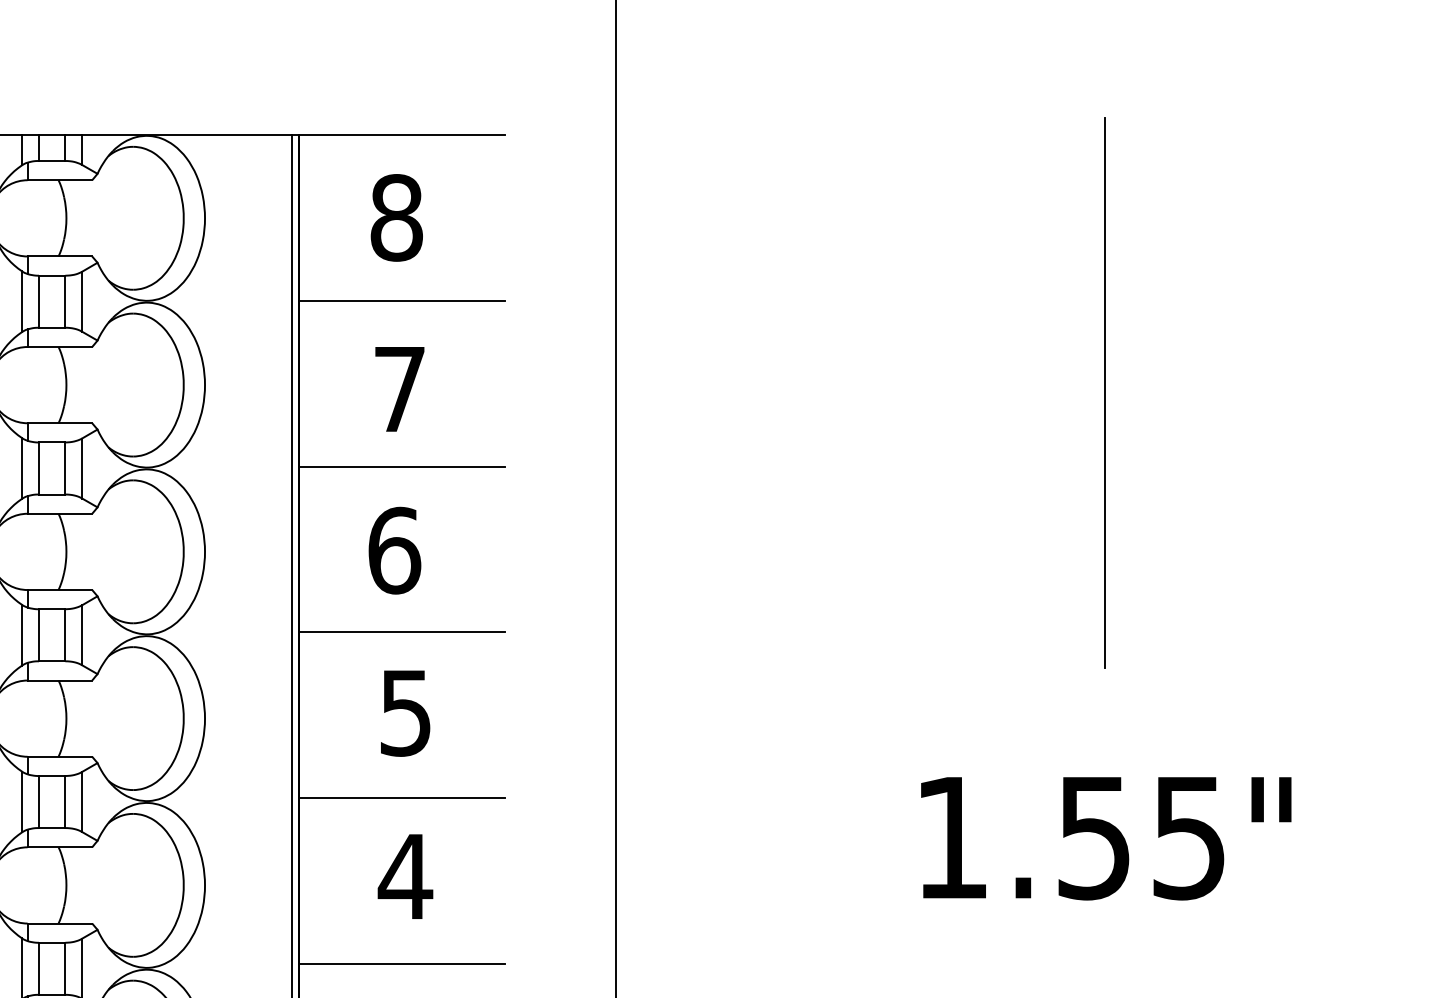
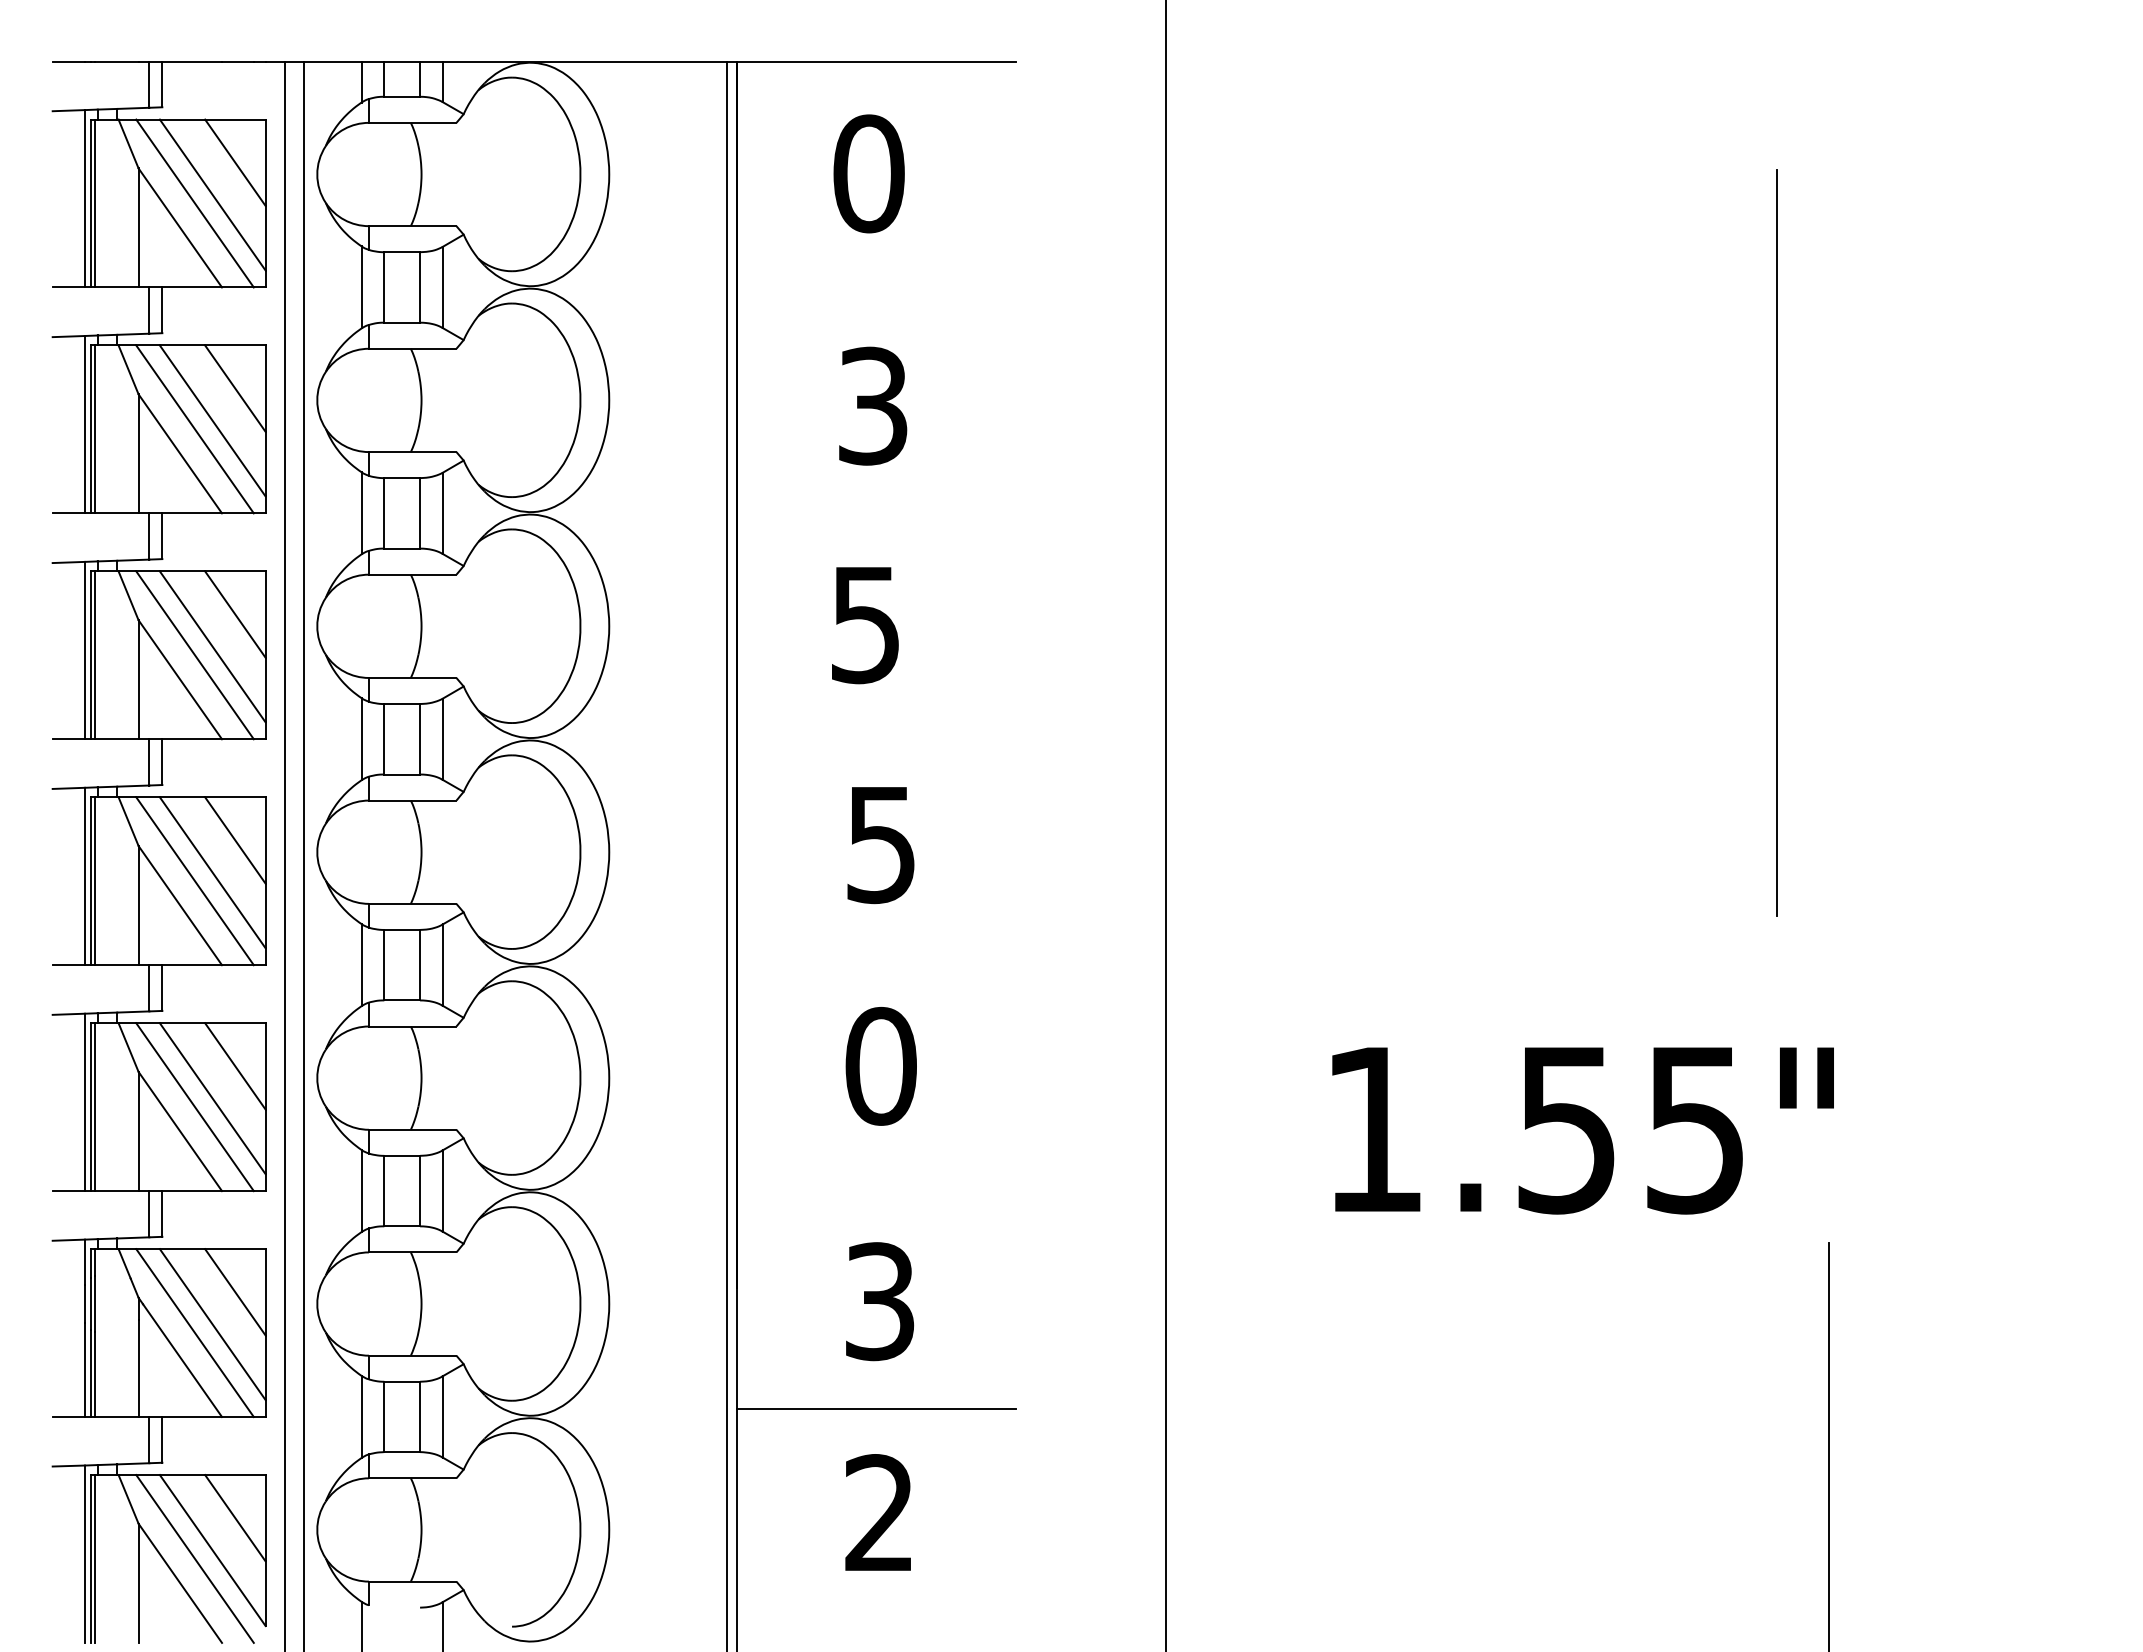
text: (396, 217) -> (868, 173), 8 -> 0
line: (401, 301) -> (875, 286), removed
text: (400, 388) -> (873, 405), 7 -> 3
line: (1105, 392) -> (1776, 542), moved
line: (401, 466) -> (875, 510), removed
text: (394, 550) -> (866, 624), 6 -> 5
line: (401, 632) -> (875, 735), removed
line: (401, 797) -> (875, 959), removed
text: (1105, 838) -> (1582, 1130), moved
text: (405, 876) -> (880, 1065), 4 -> 0
line: (401, 963) -> (875, 1184), removed

